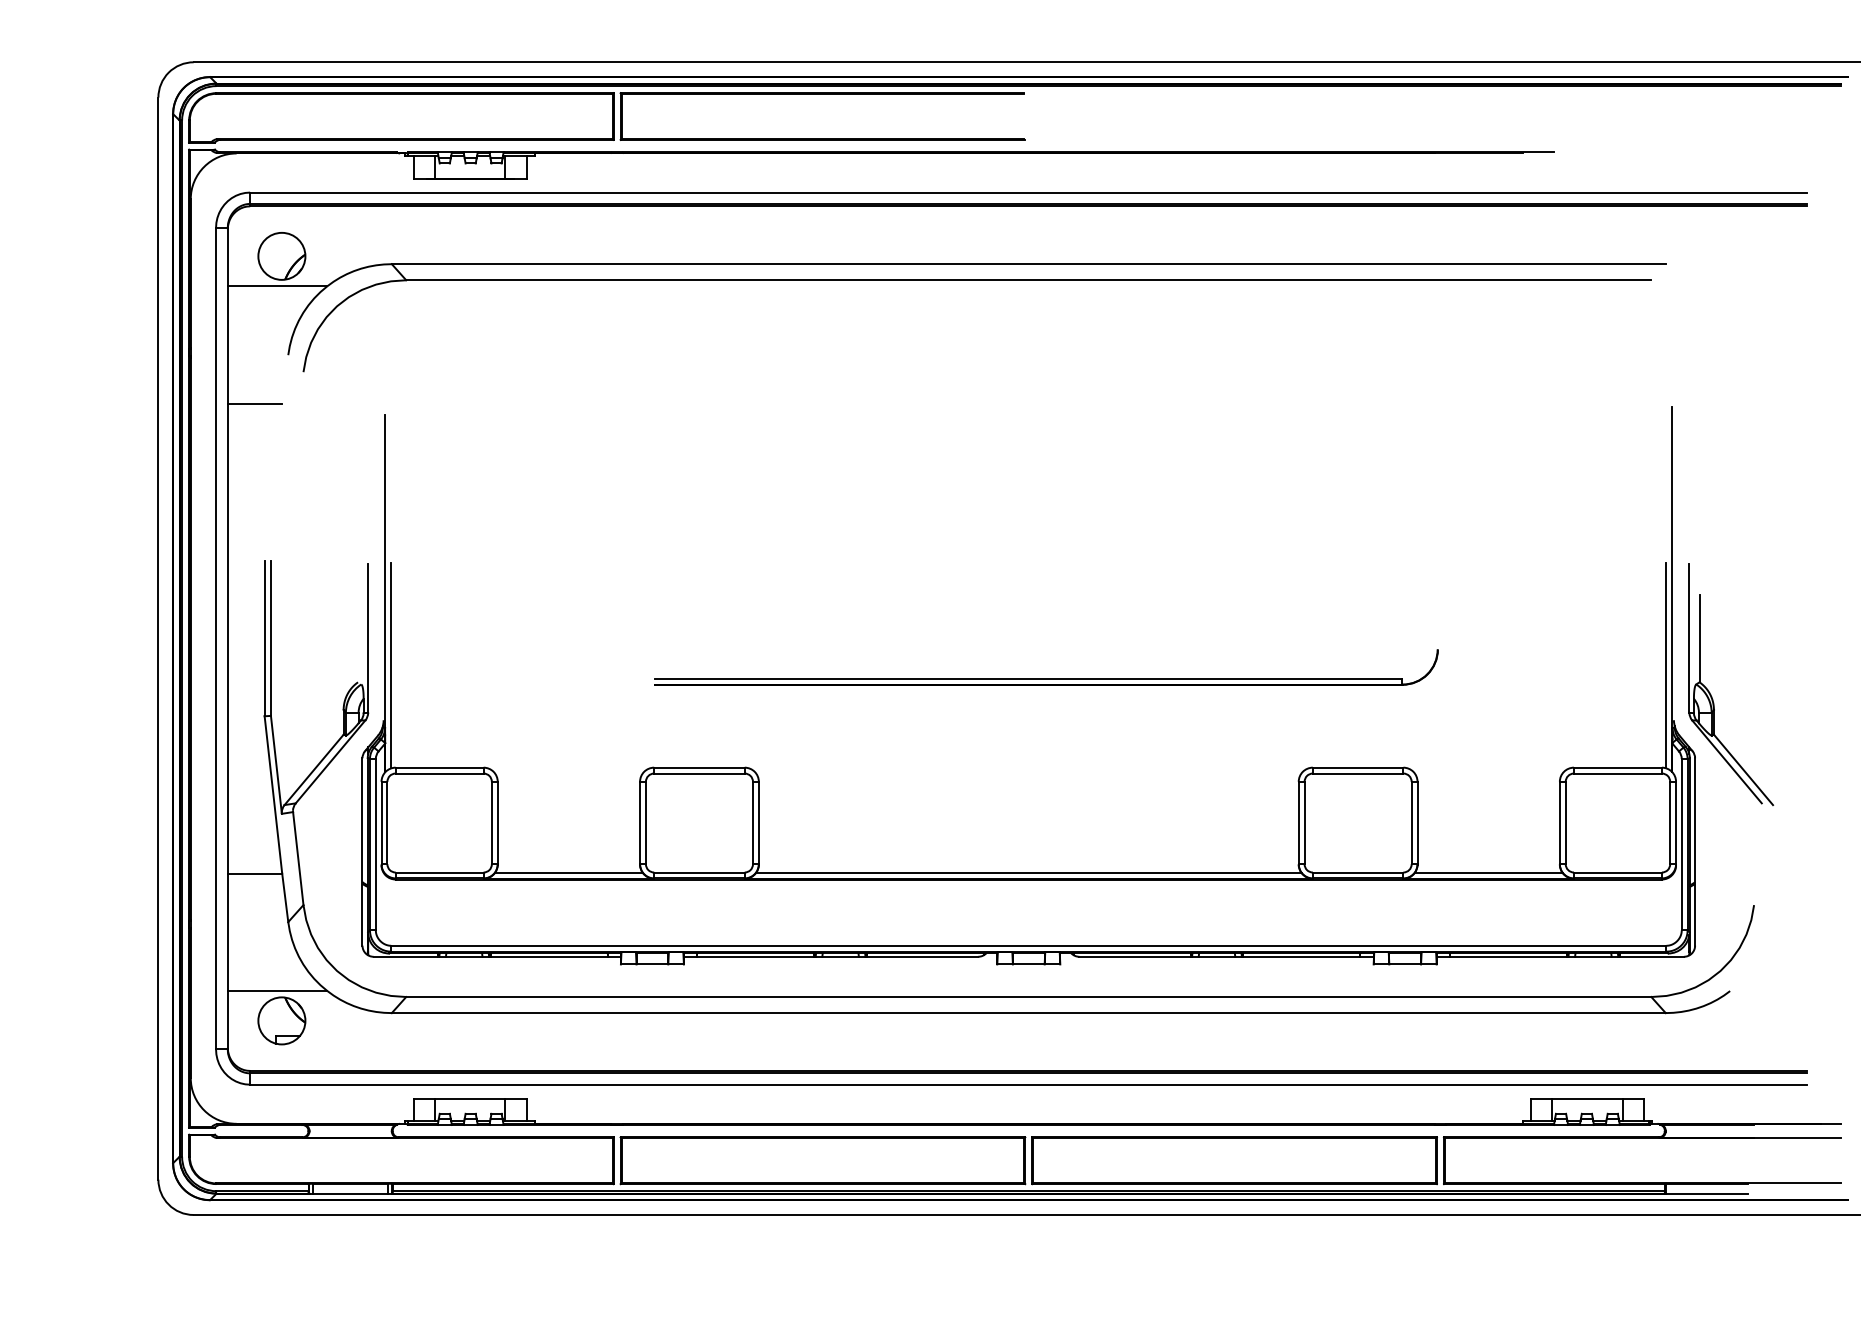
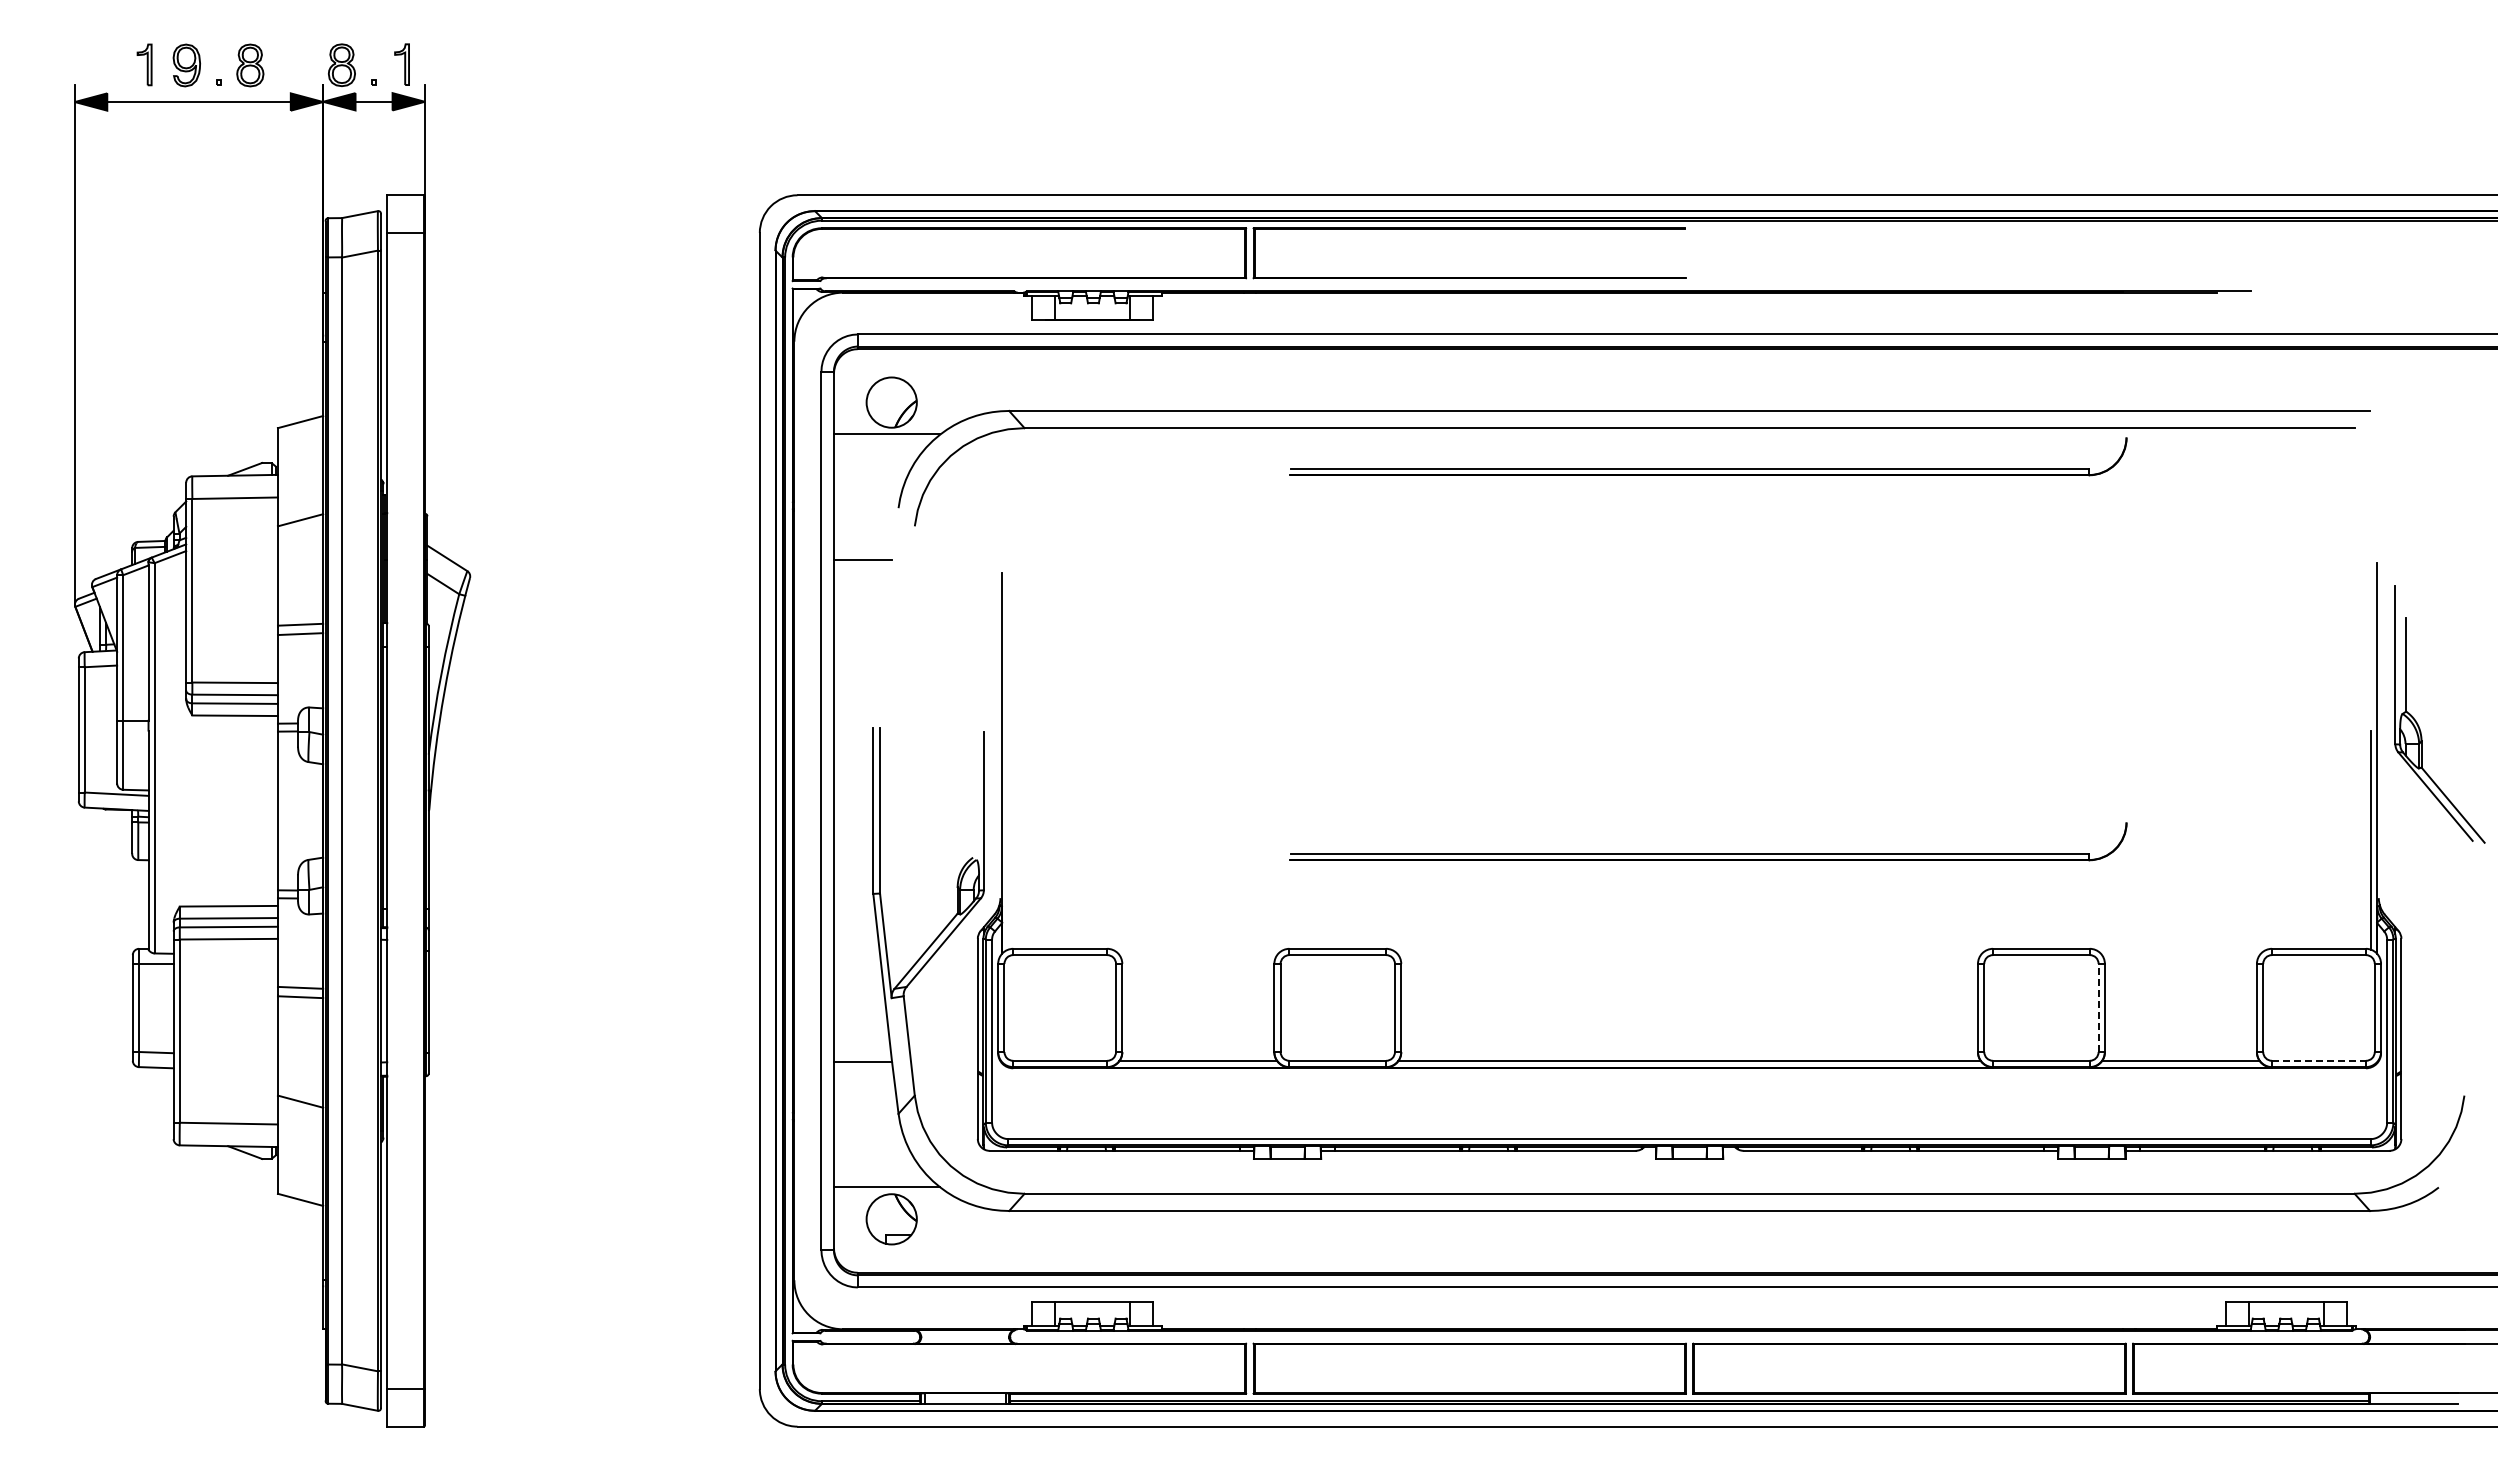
part: (1046, 318) -> (1708, 468), added
line: (391, 665) -> (1008, 839), removed
part: (1711, 694) -> (2418, 724), moved
line: (1411, 822) -> (2098, 1007), solid -> dashed
line: (1617, 872) -> (2318, 1060), solid -> dashed

